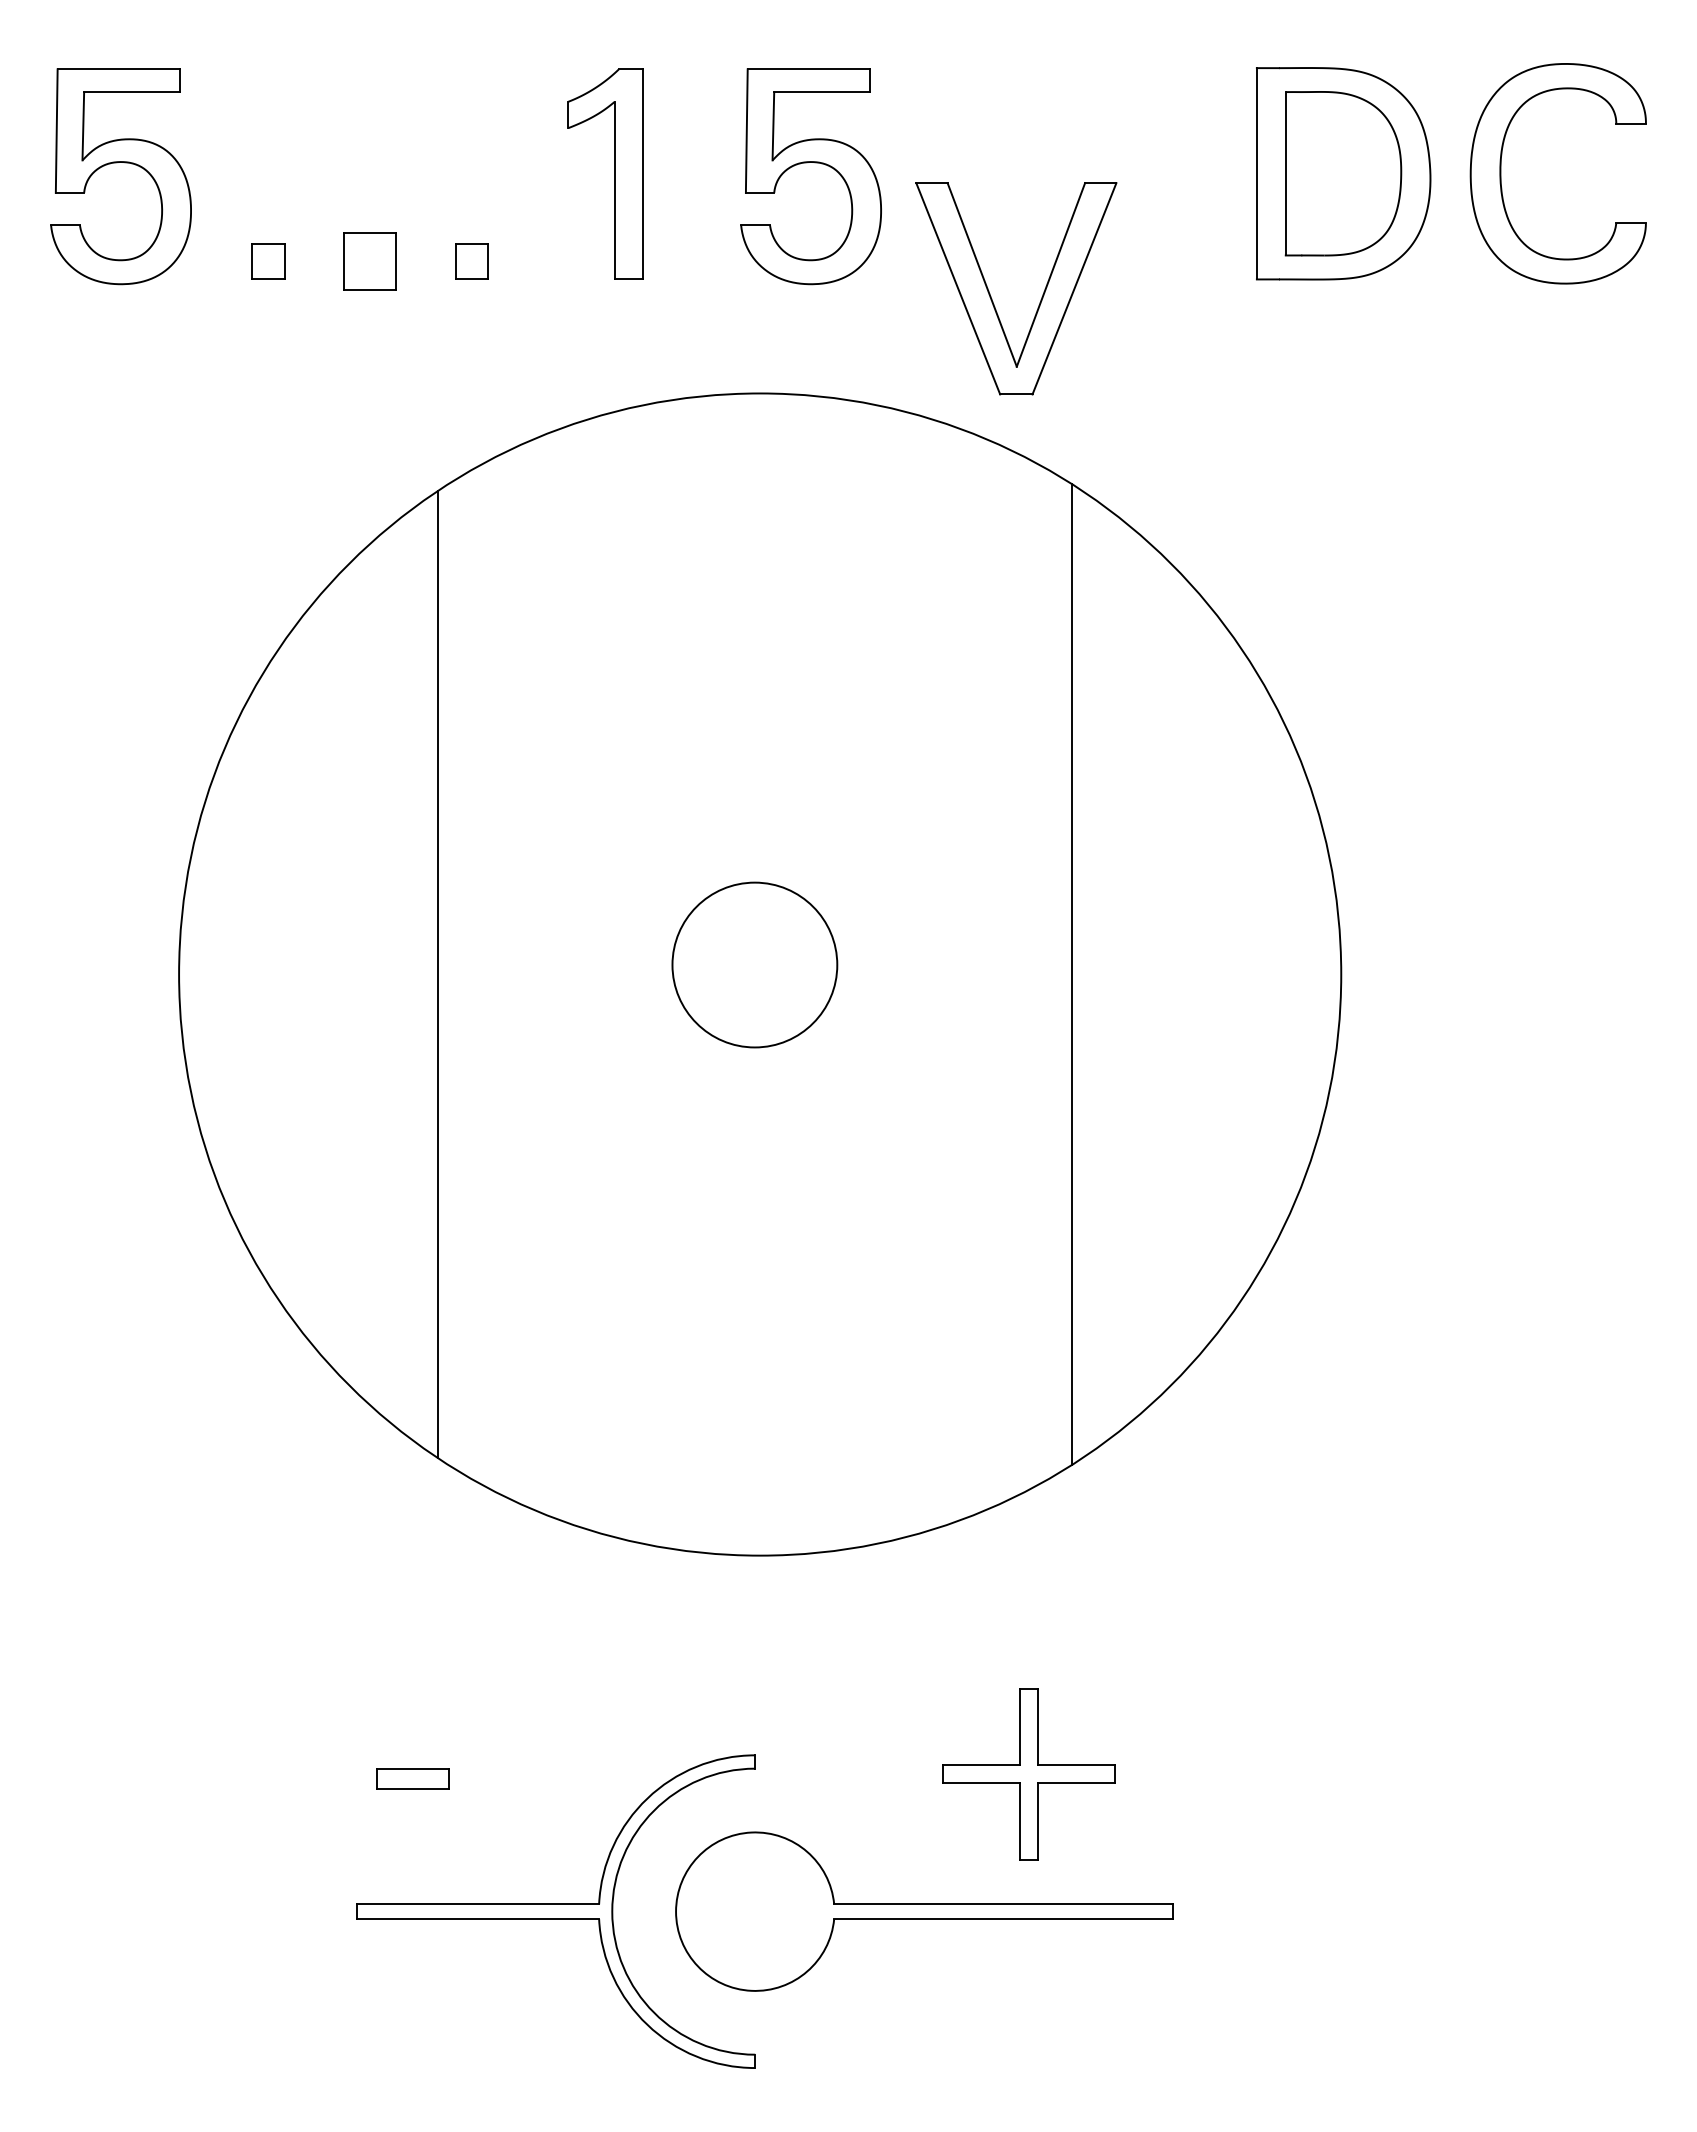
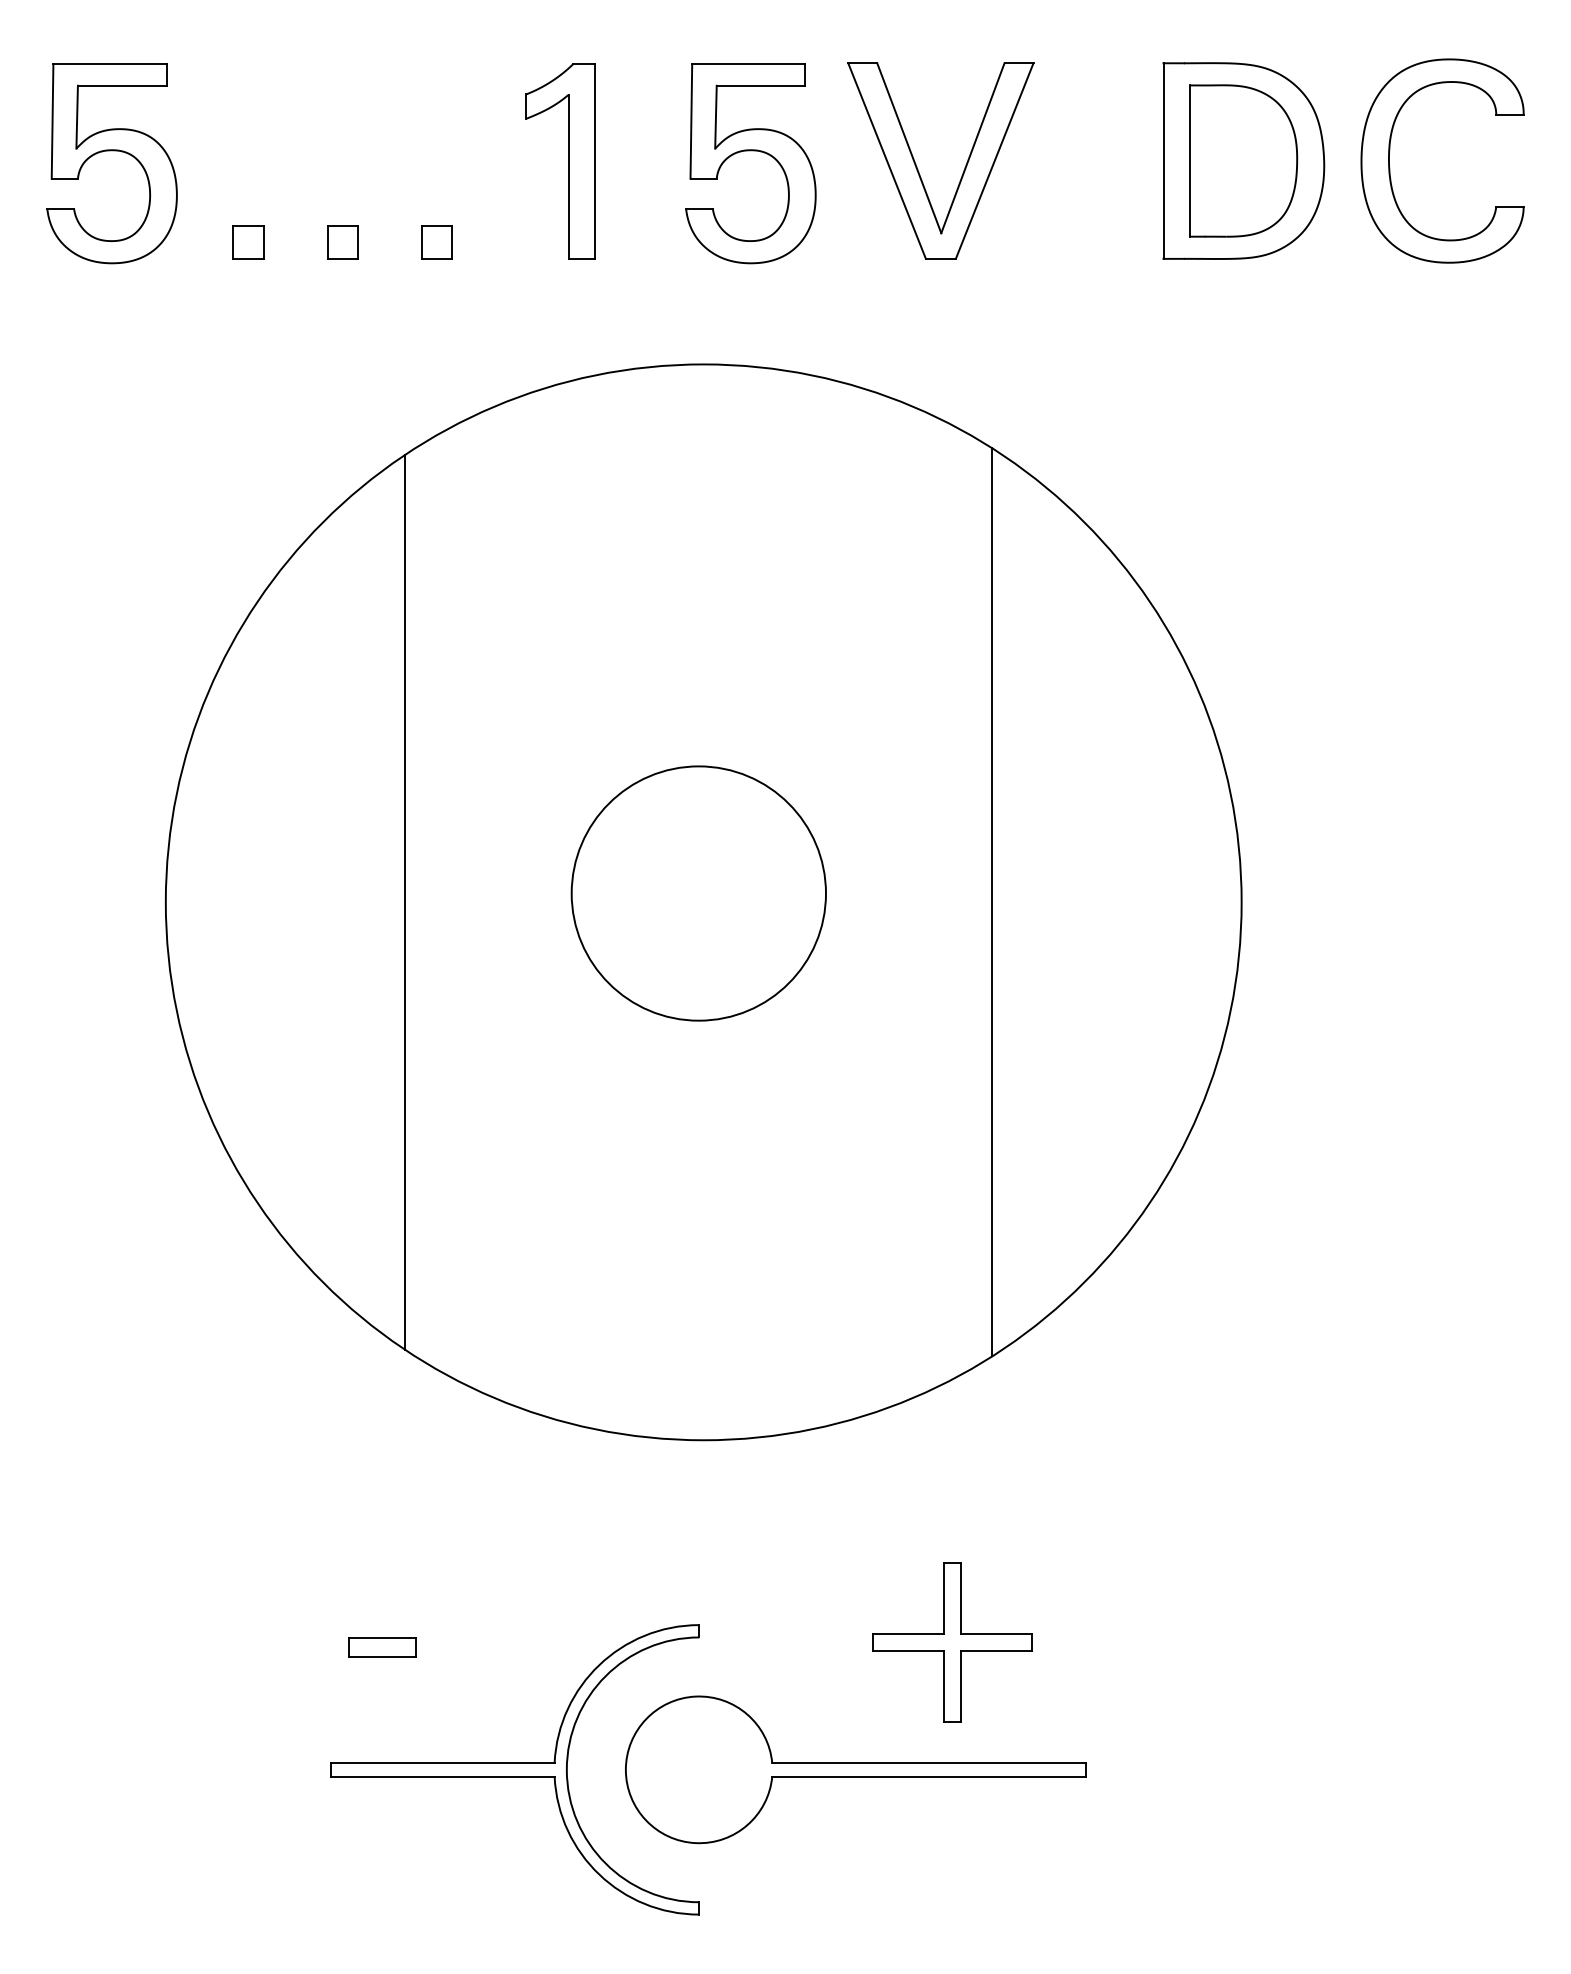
part: (370, 261) -> (343, 242), size x0.62
part: (992, 298) -> (918, 170), moved
circle: (754, 964) -> (698, 893), size x1.67

